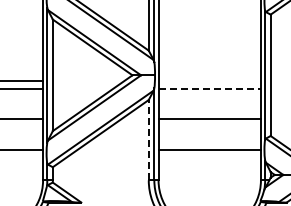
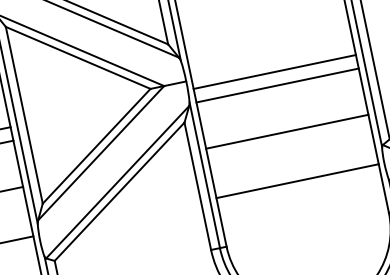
line: (209, 80) -> (274, 71), added
line: (210, 89) -> (278, 85), dashed -> solid
line: (148, 139) -> (197, 185), dashed -> solid

